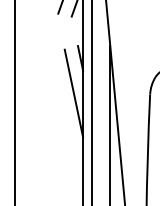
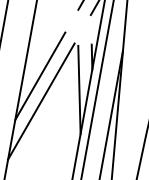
line: (32, 86) -> (40, 75), added
line: (37, 111) -> (40, 100), added

